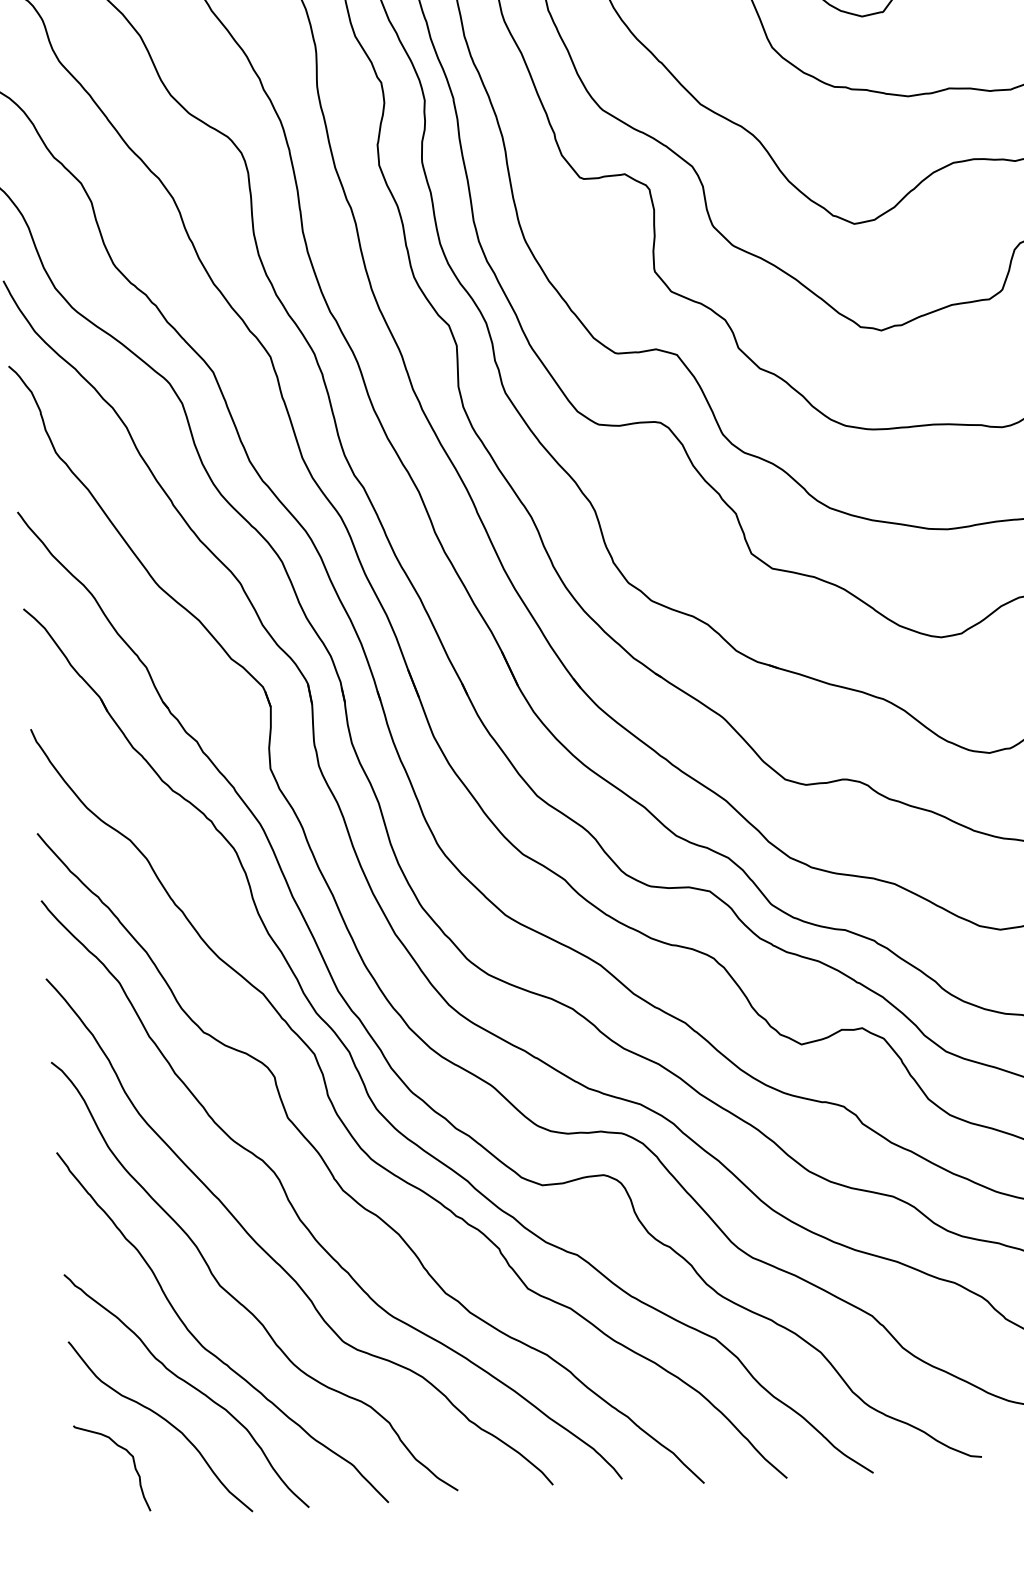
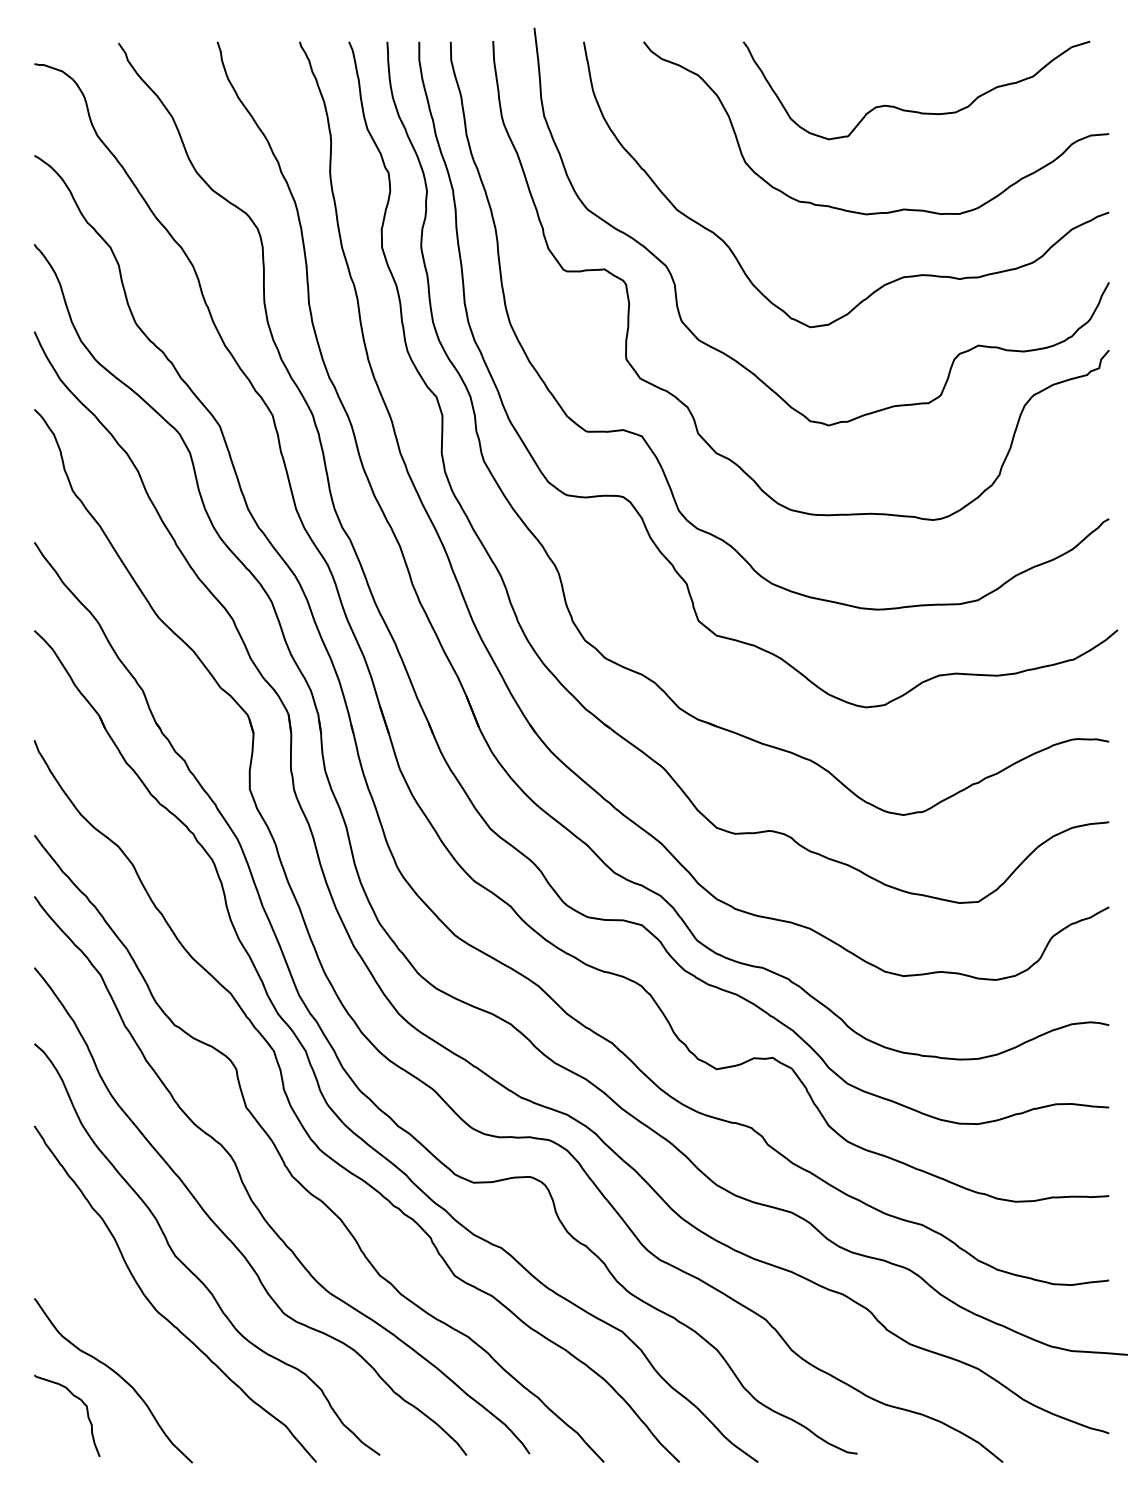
curve: (189, 1386) -> (142, 1345), removed

